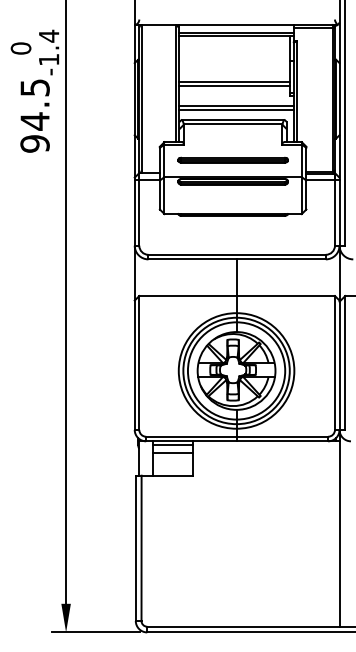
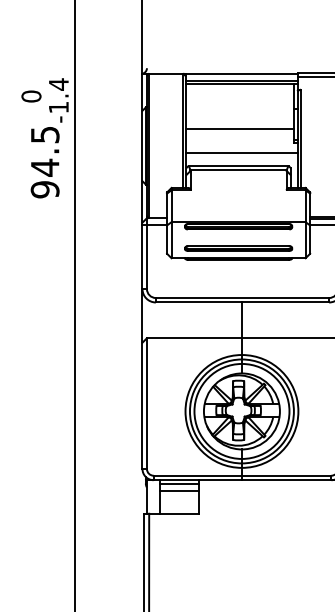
line: (234, 85) -> (239, 132), removed
line: (236, 110) -> (241, 157), removed
part: (232, 159) -> (237, 247), moved

